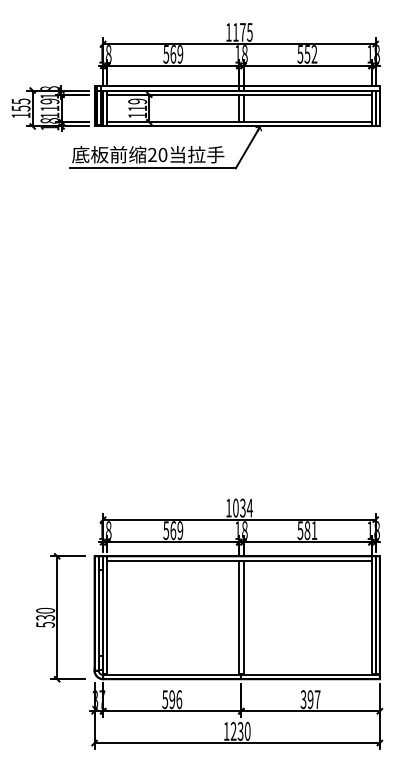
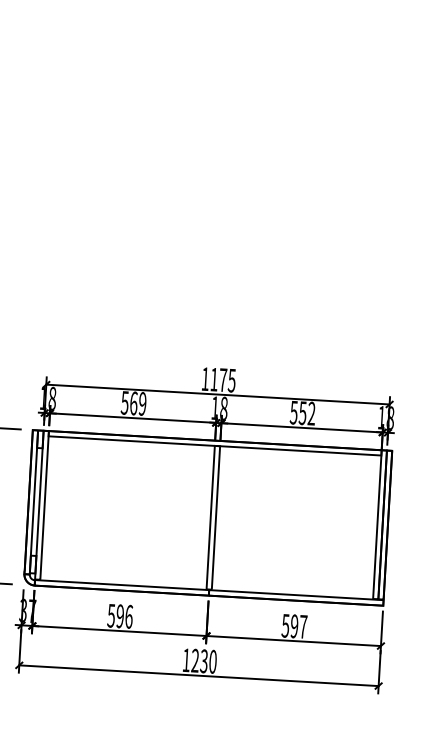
text: (243, 507) -> (223, 379), 1034 -> 1175
text: (310, 530) -> (306, 413), 581 -> 552
text: (303, 698) -> (285, 624), 397 -> 597

